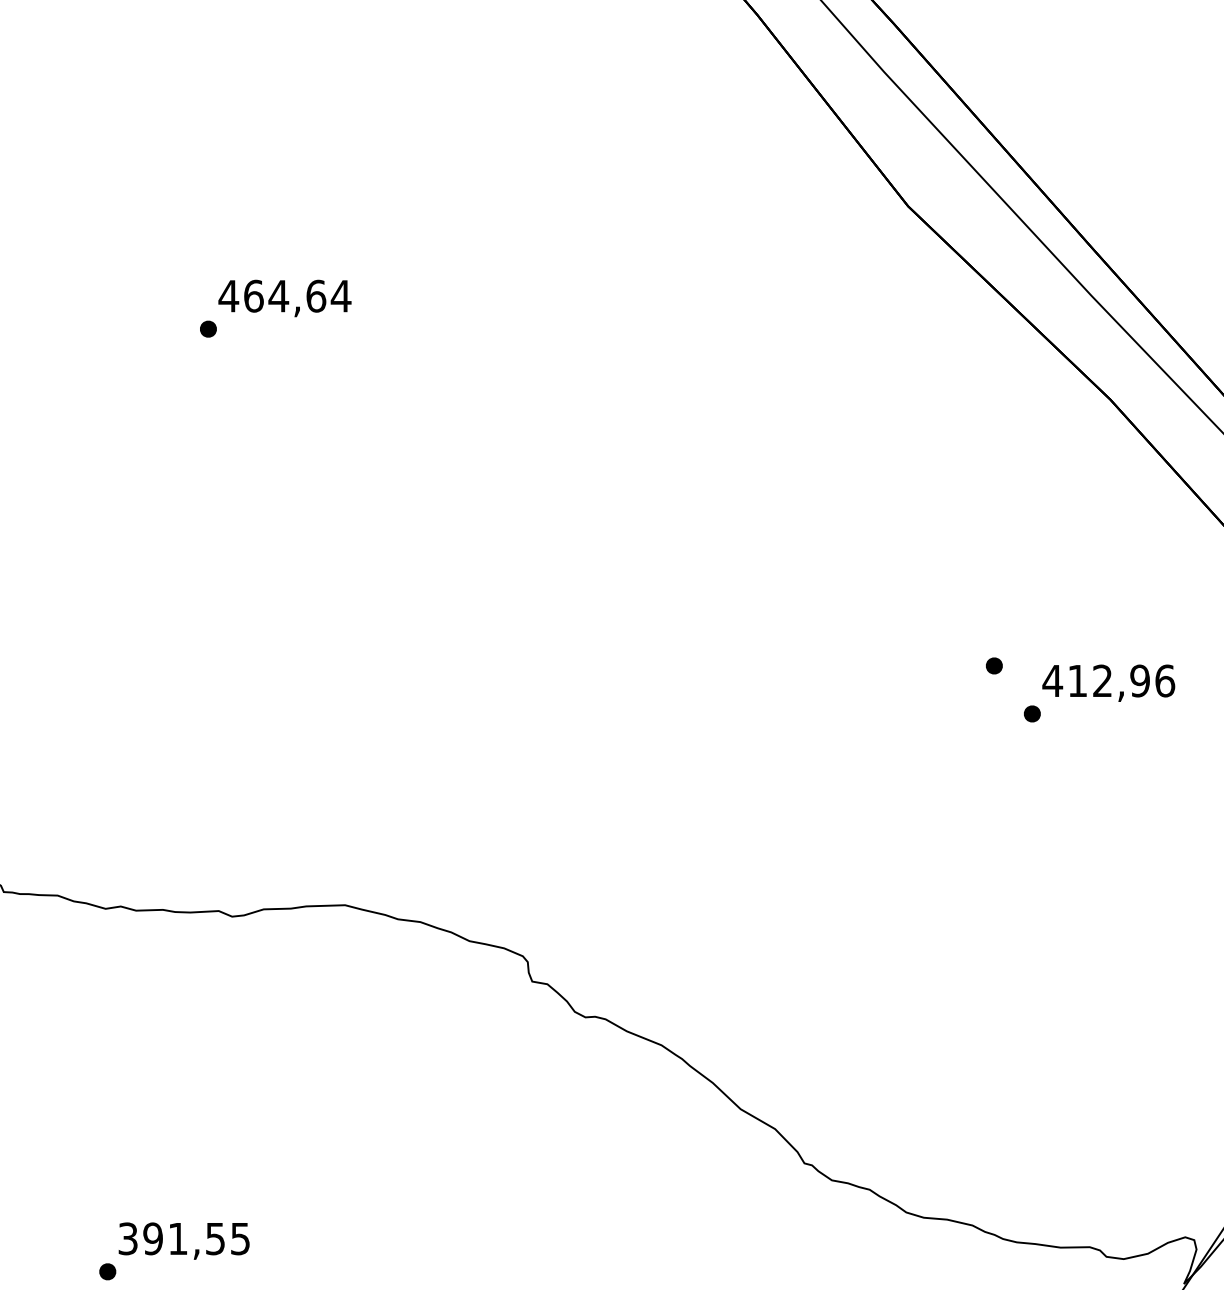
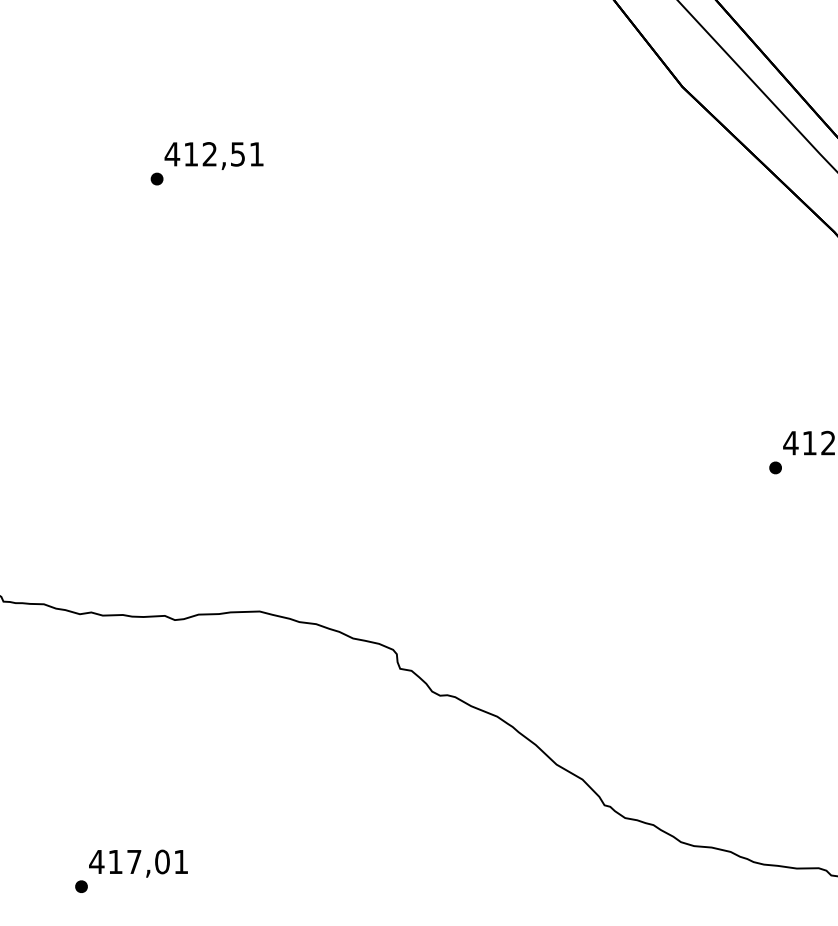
text: (297, 295) -> (223, 153), 464,64 -> 412,51
part: (994, 665) -> (747, 431), removed
text: (183, 1238) -> (138, 861), 391,55 -> 417,01

